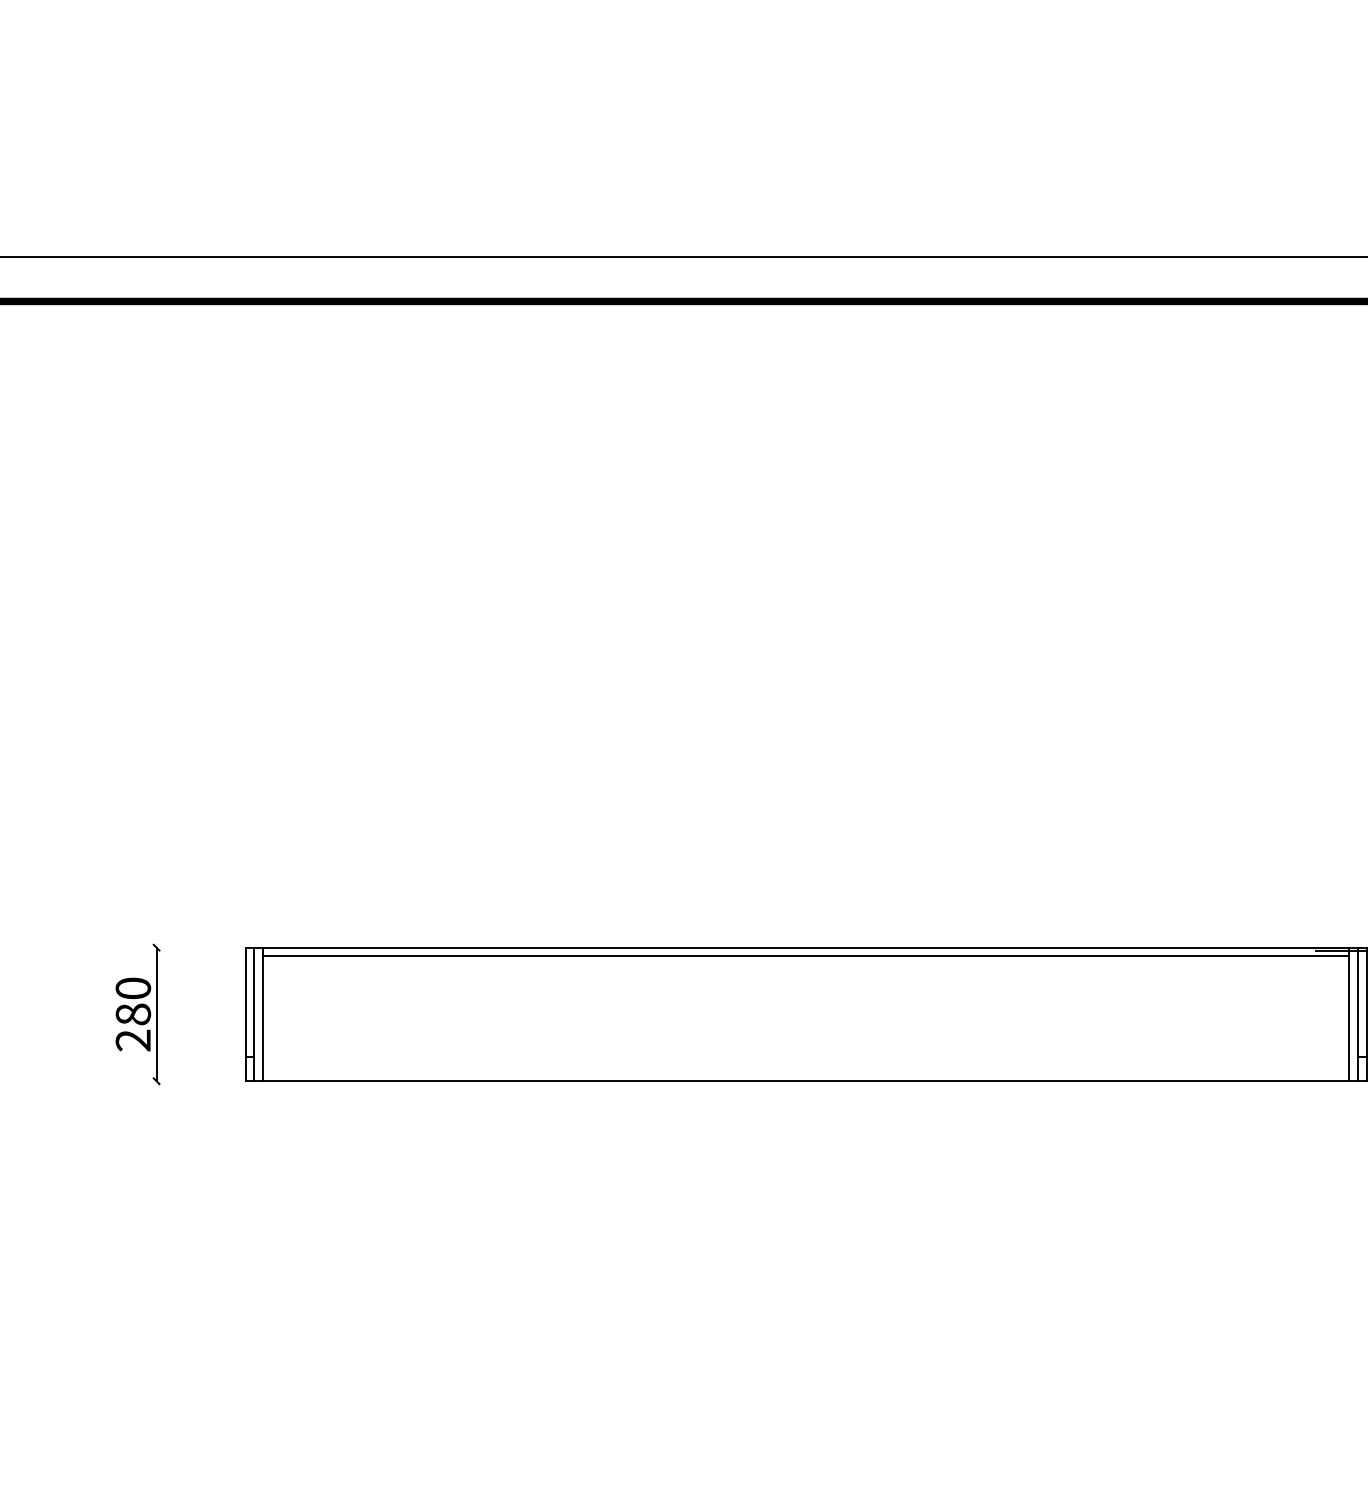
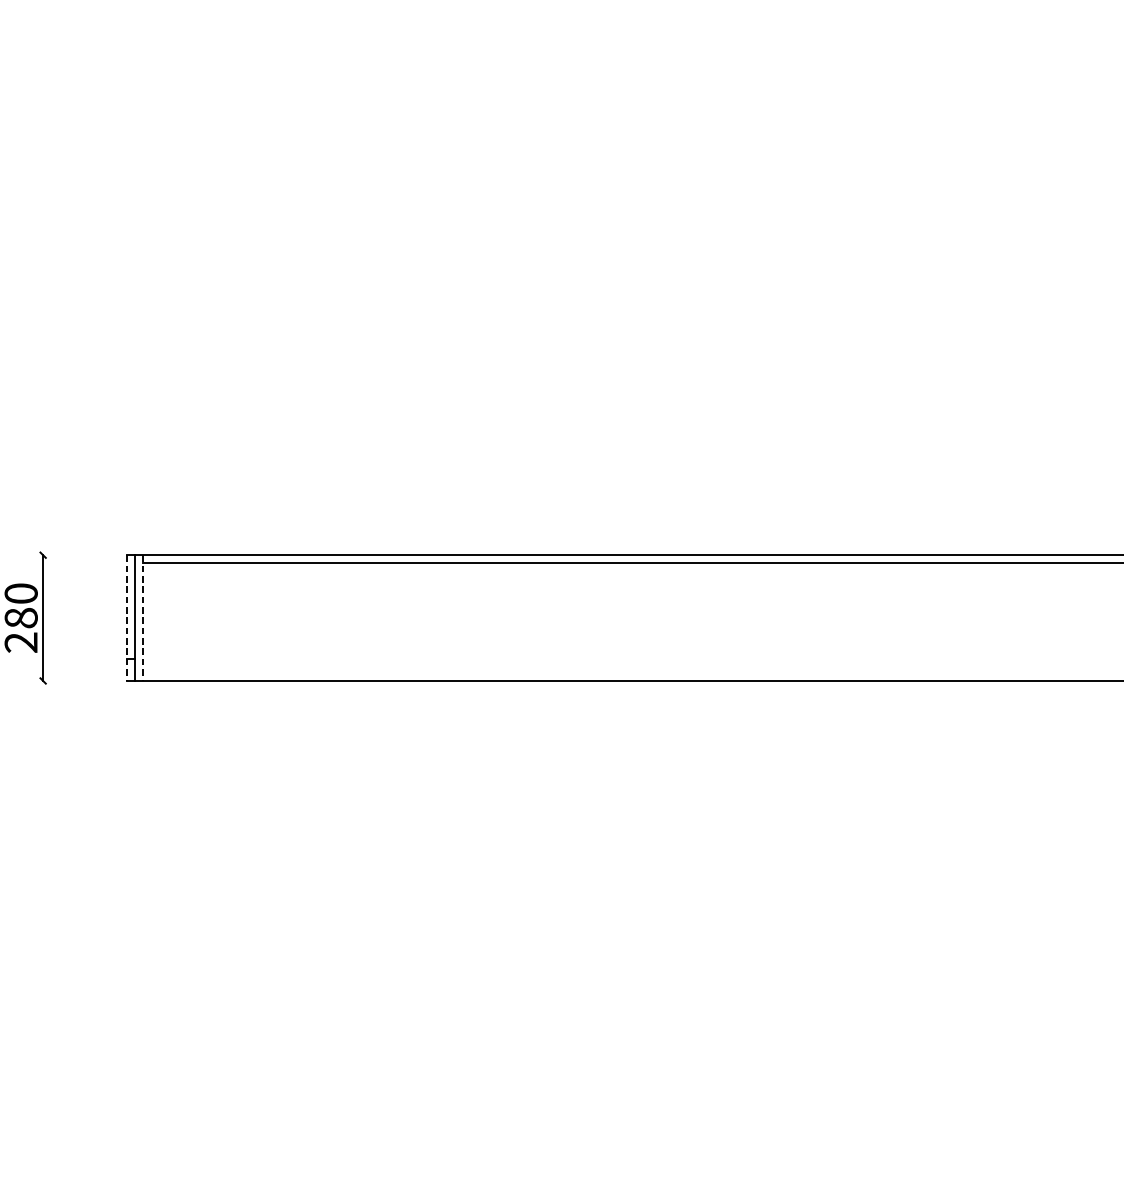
line: (245, 1014) -> (126, 618), solid -> dashed
line: (262, 1014) -> (142, 618), solid -> dashed

